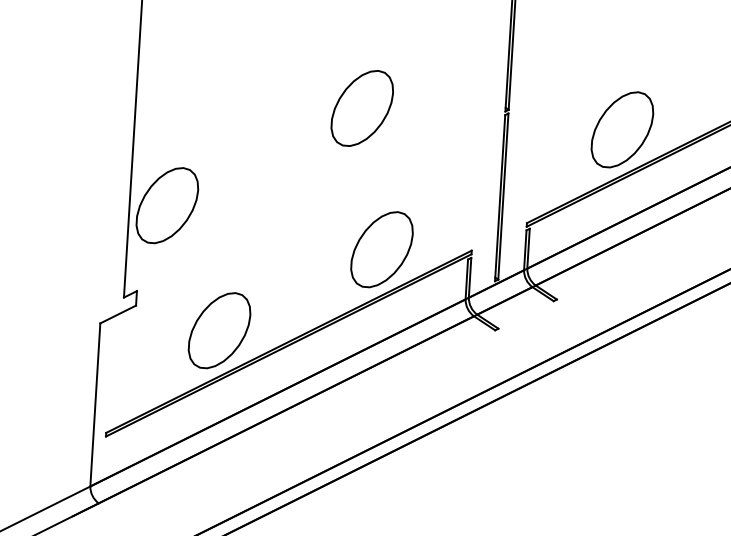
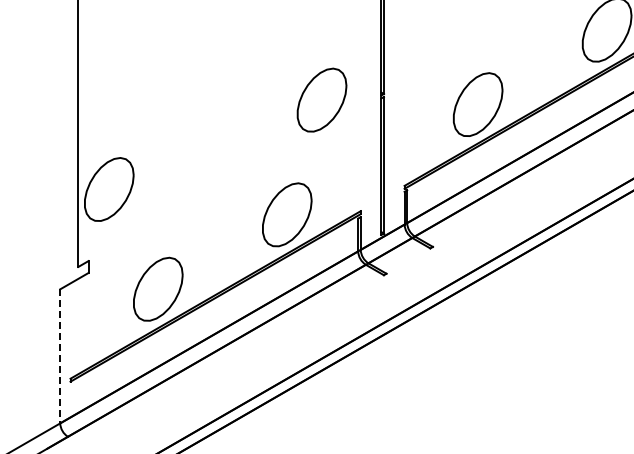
part: (361, 107) -> (321, 99), moved
line: (95, 405) -> (60, 356), solid -> dashed

